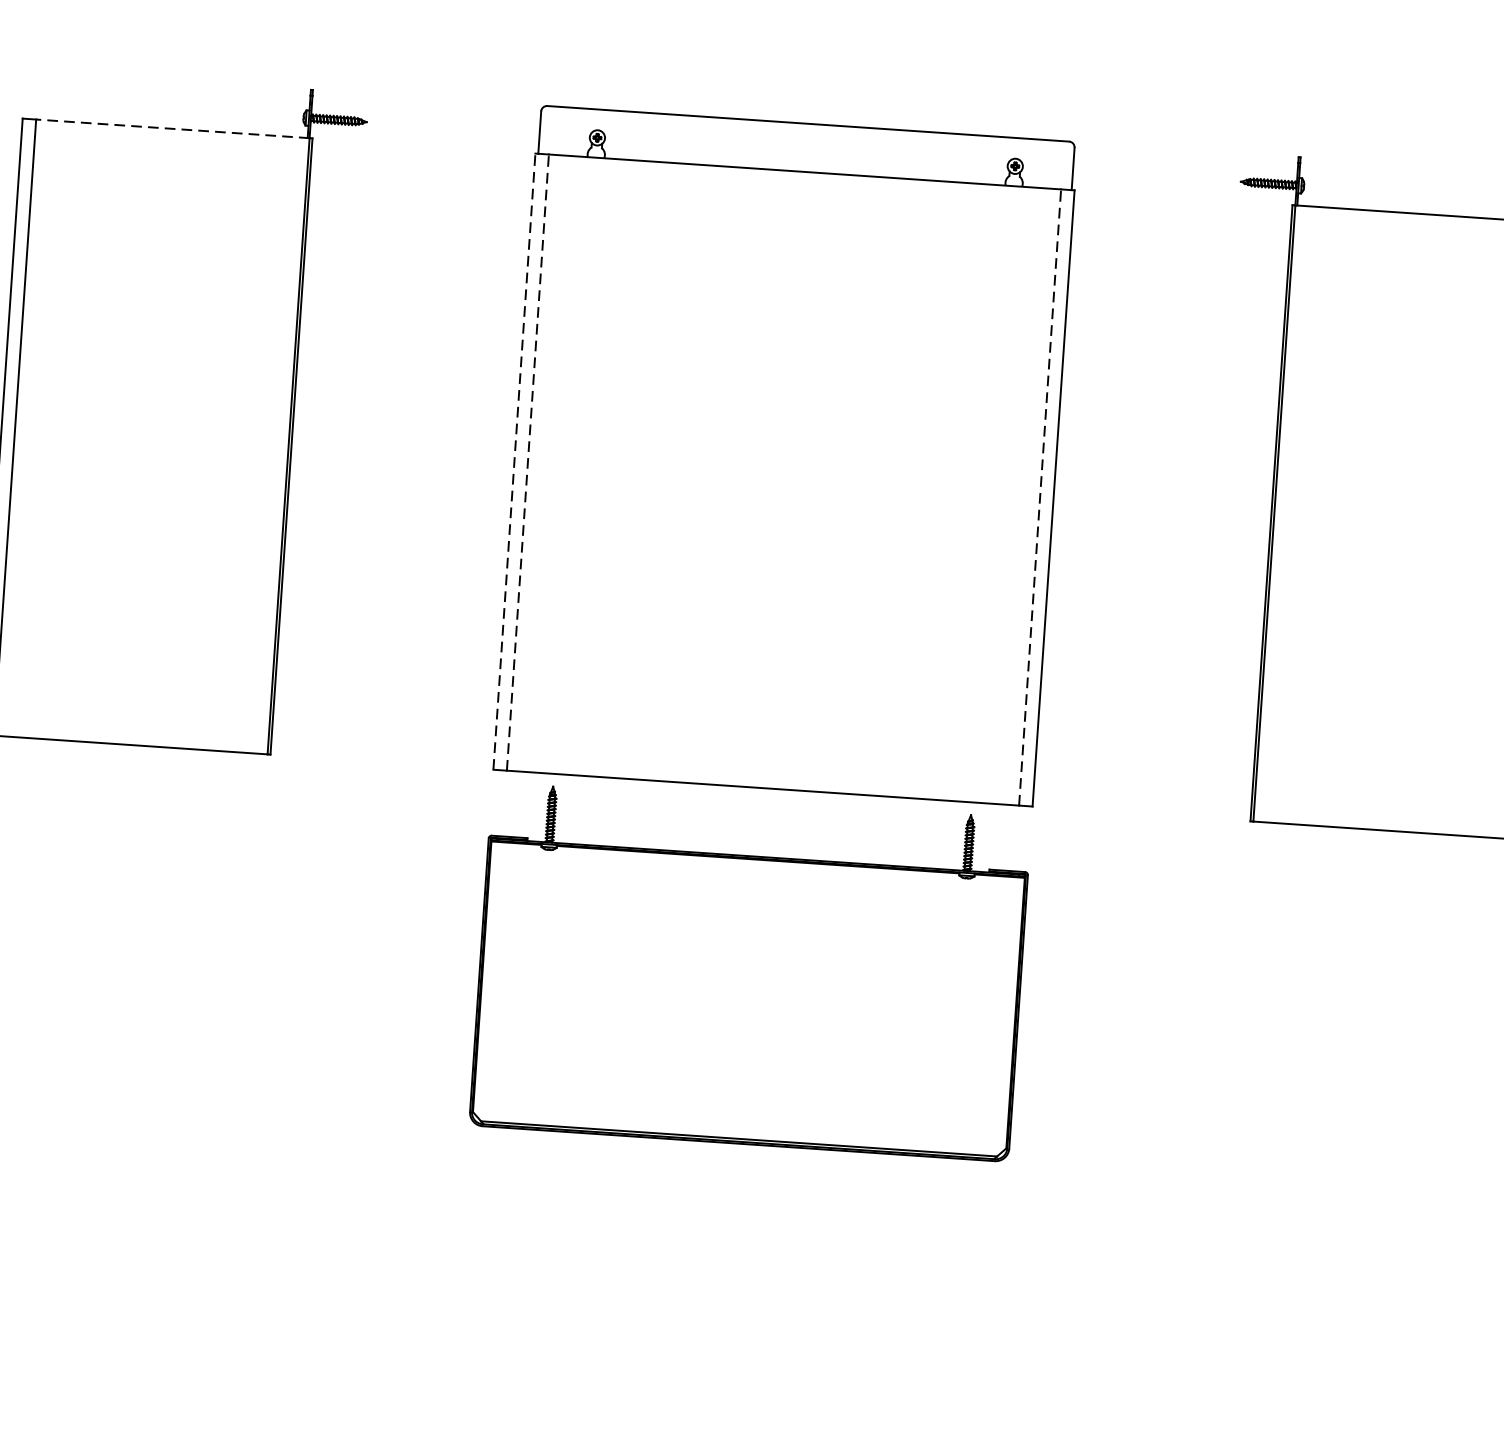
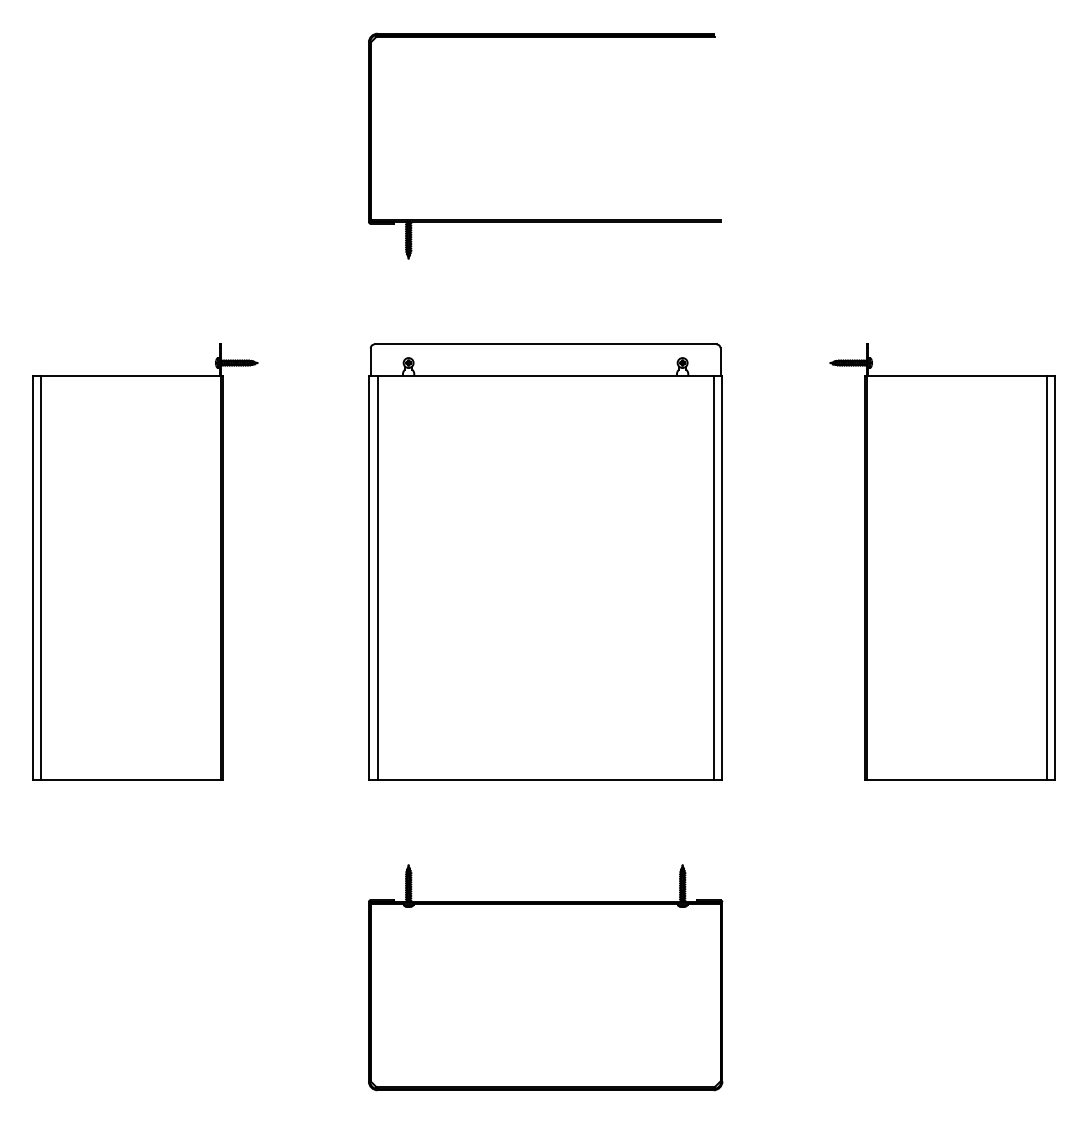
line: (173, 129) -> (131, 376), dashed -> solid
line: (513, 460) -> (368, 577), dashed -> solid
line: (527, 461) -> (377, 577), dashed -> solid
line: (1040, 496) -> (713, 577), dashed -> solid
part: (750, 971) -> (545, 977), moved

